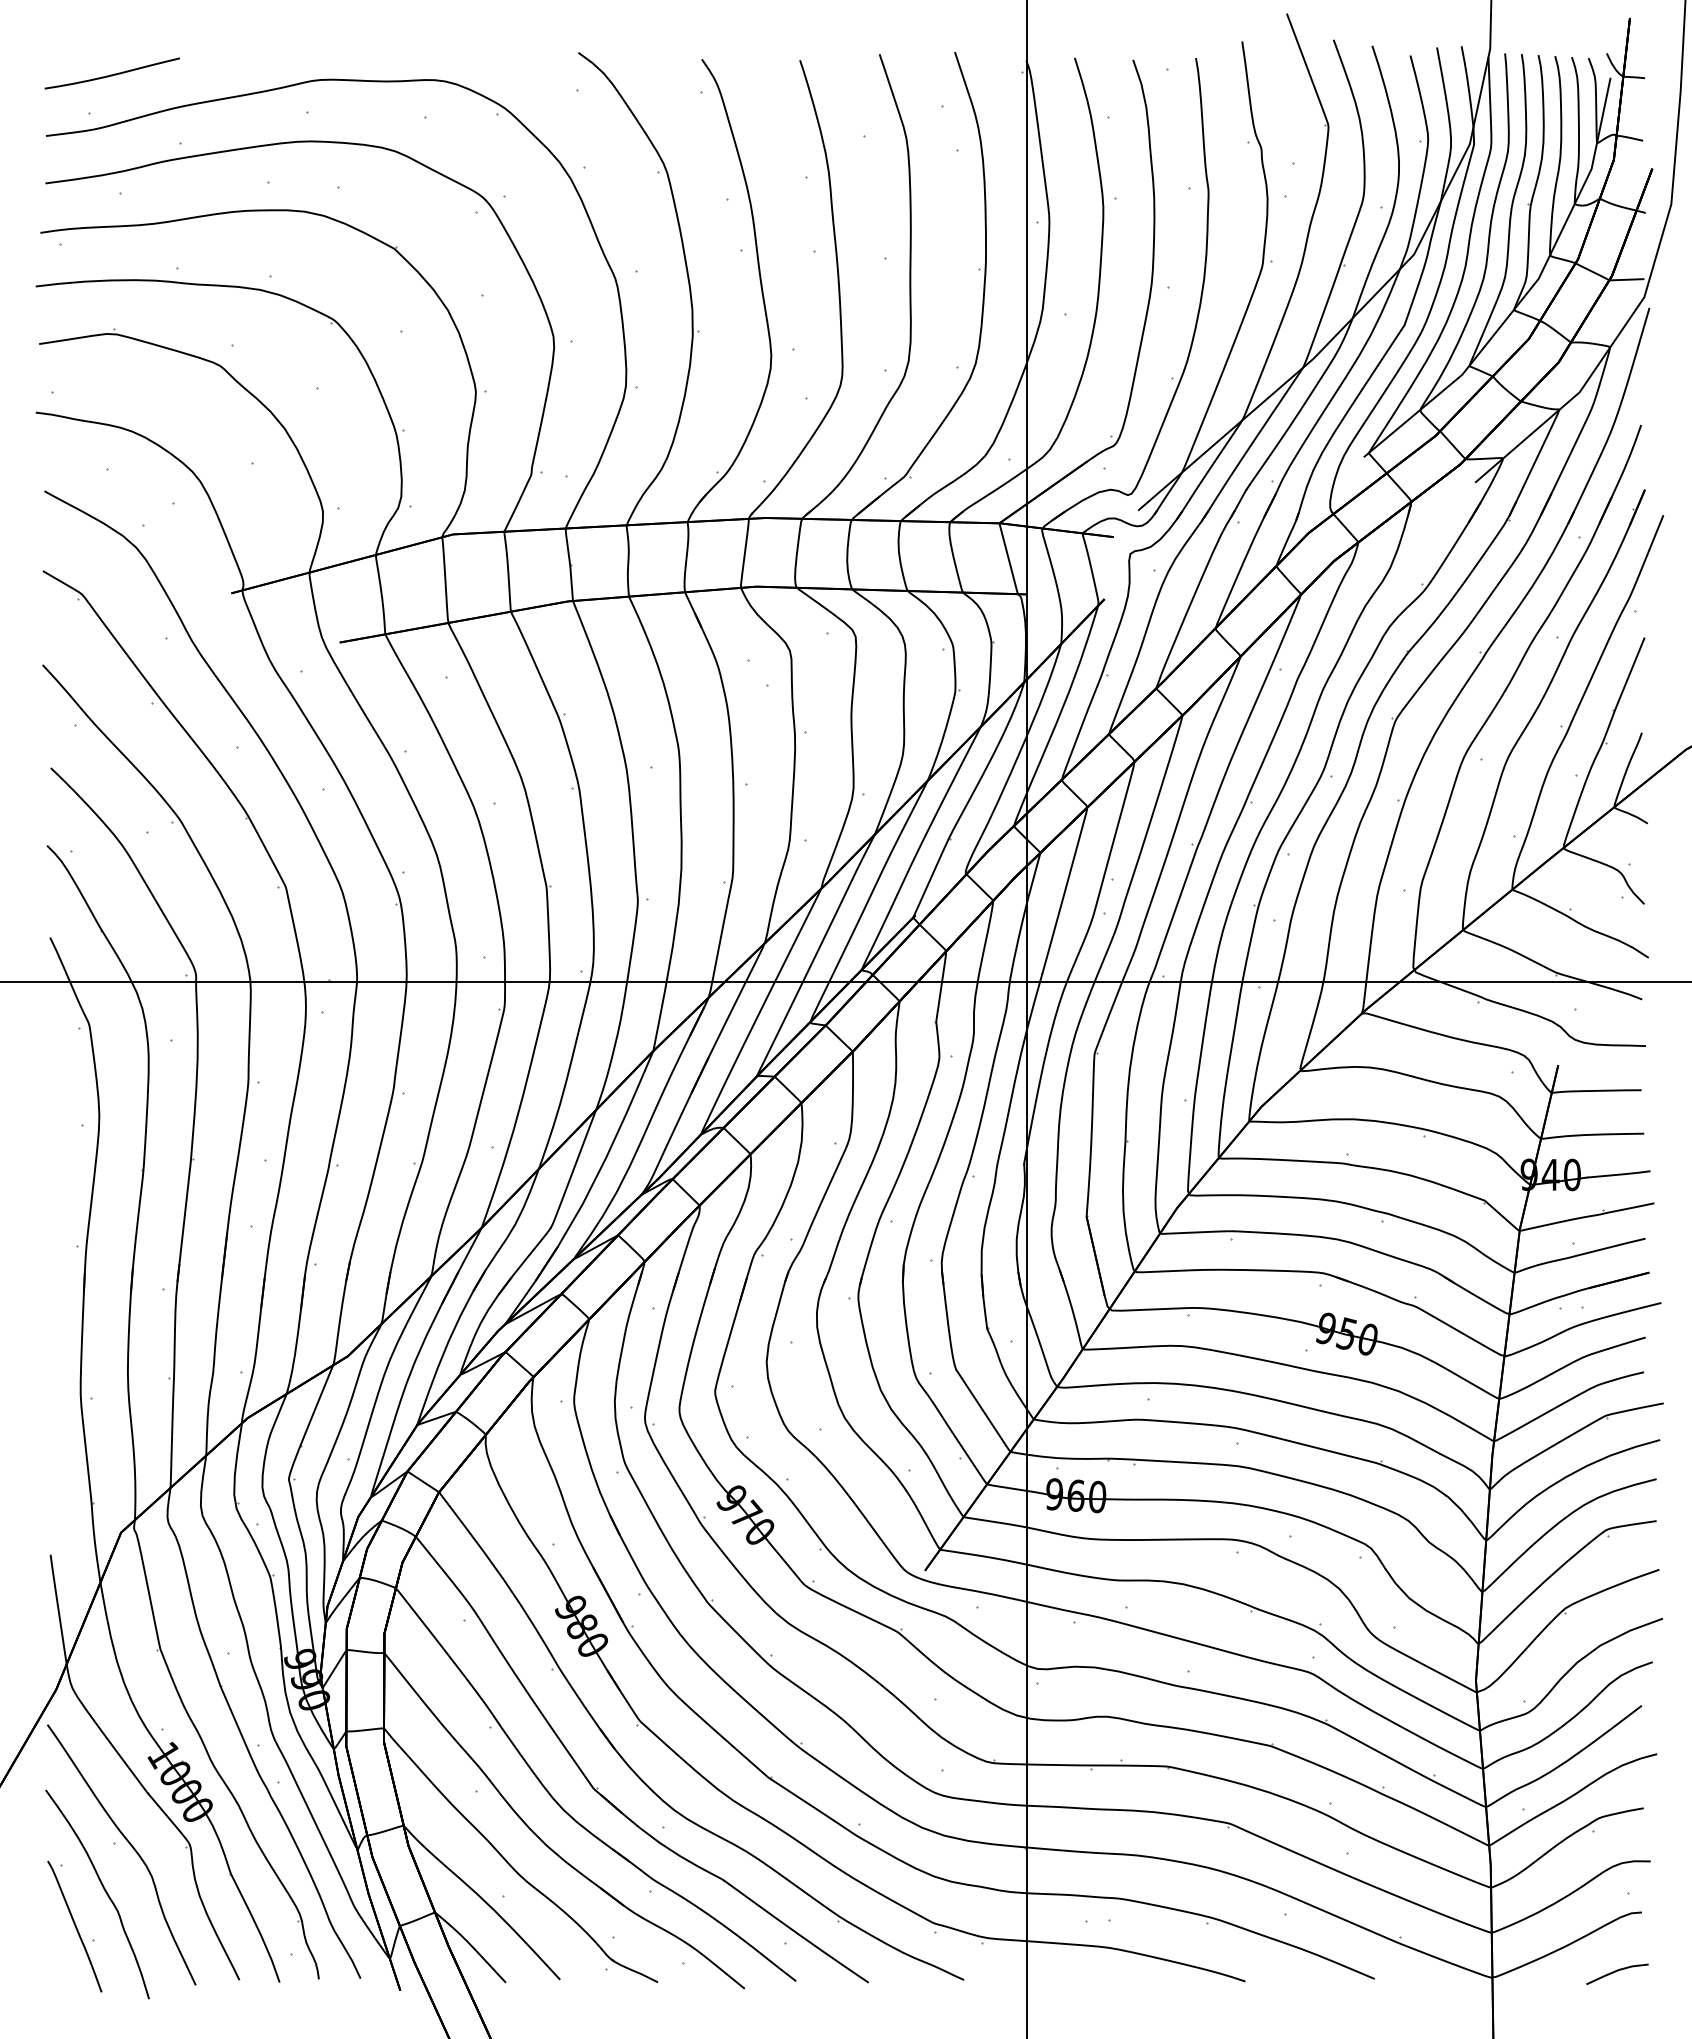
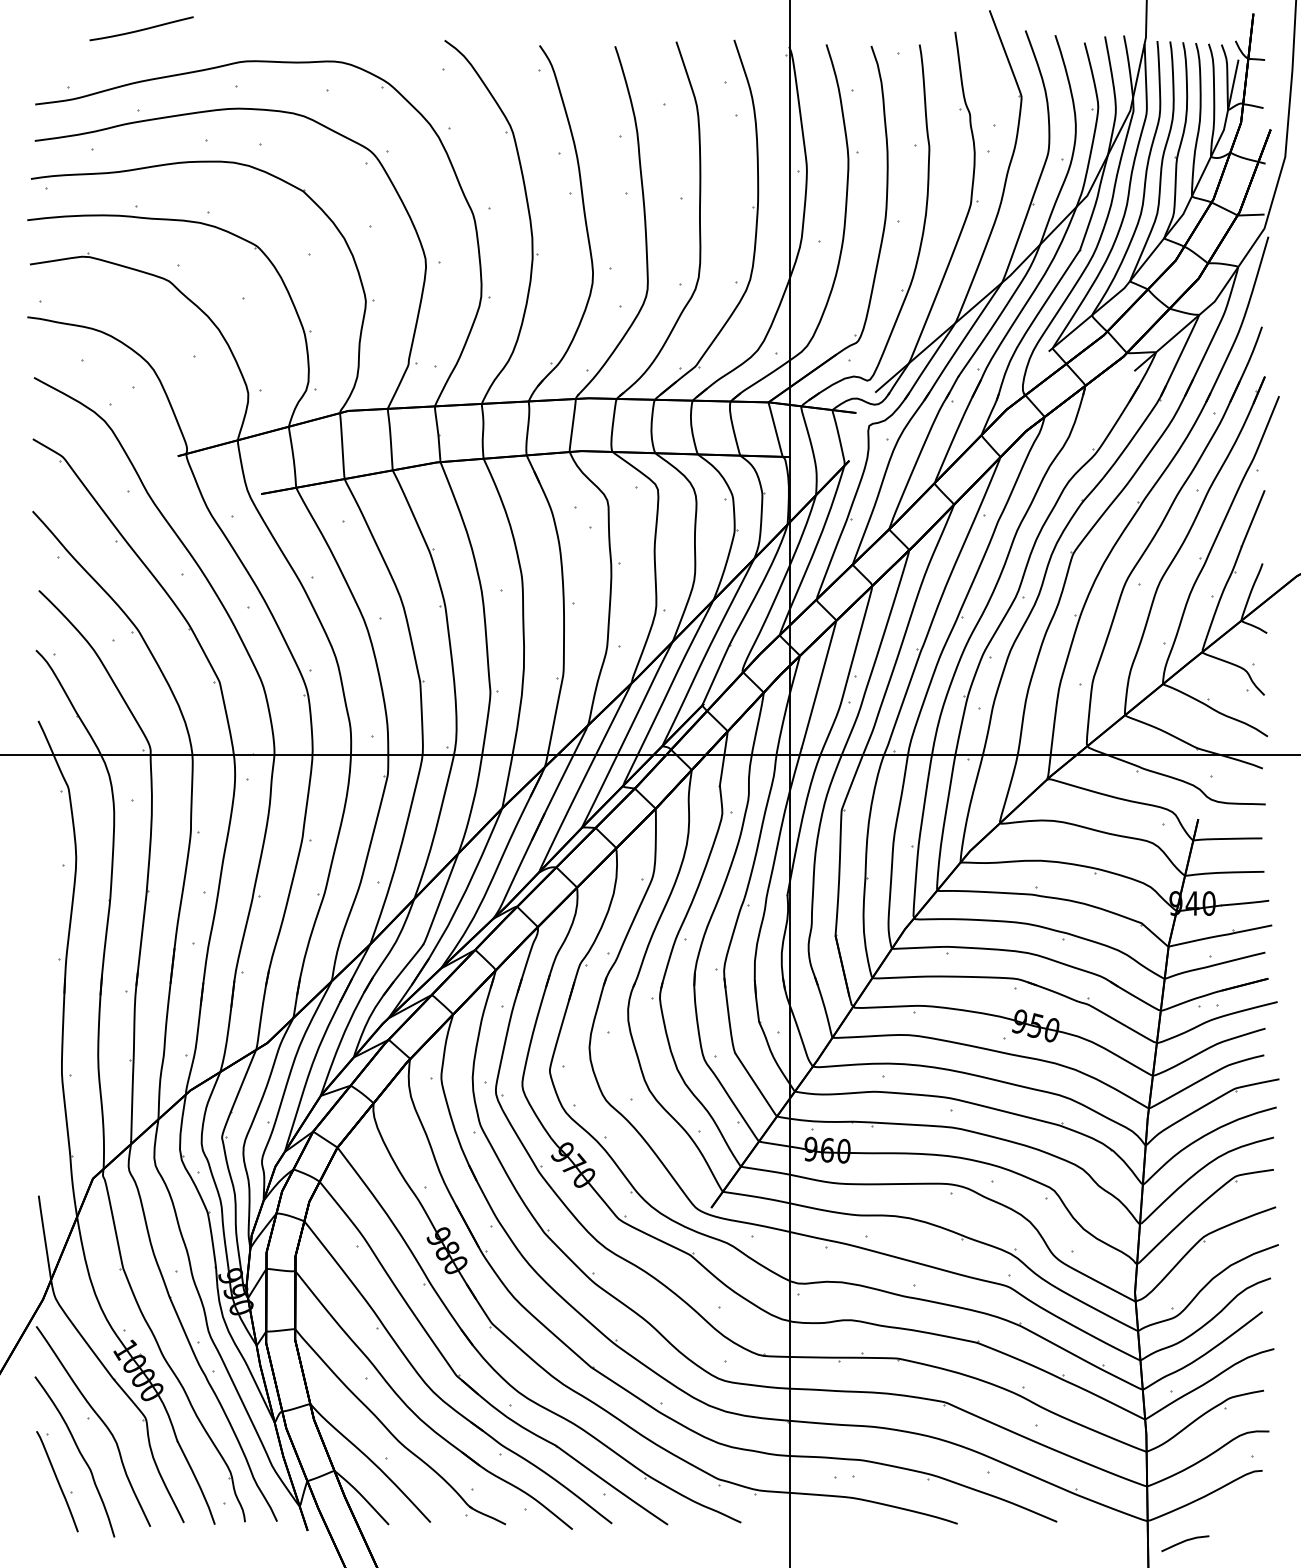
curve: (111, 74) -> (140, 29), moved
line: (1617, 1971) -> (1185, 1541), moved

